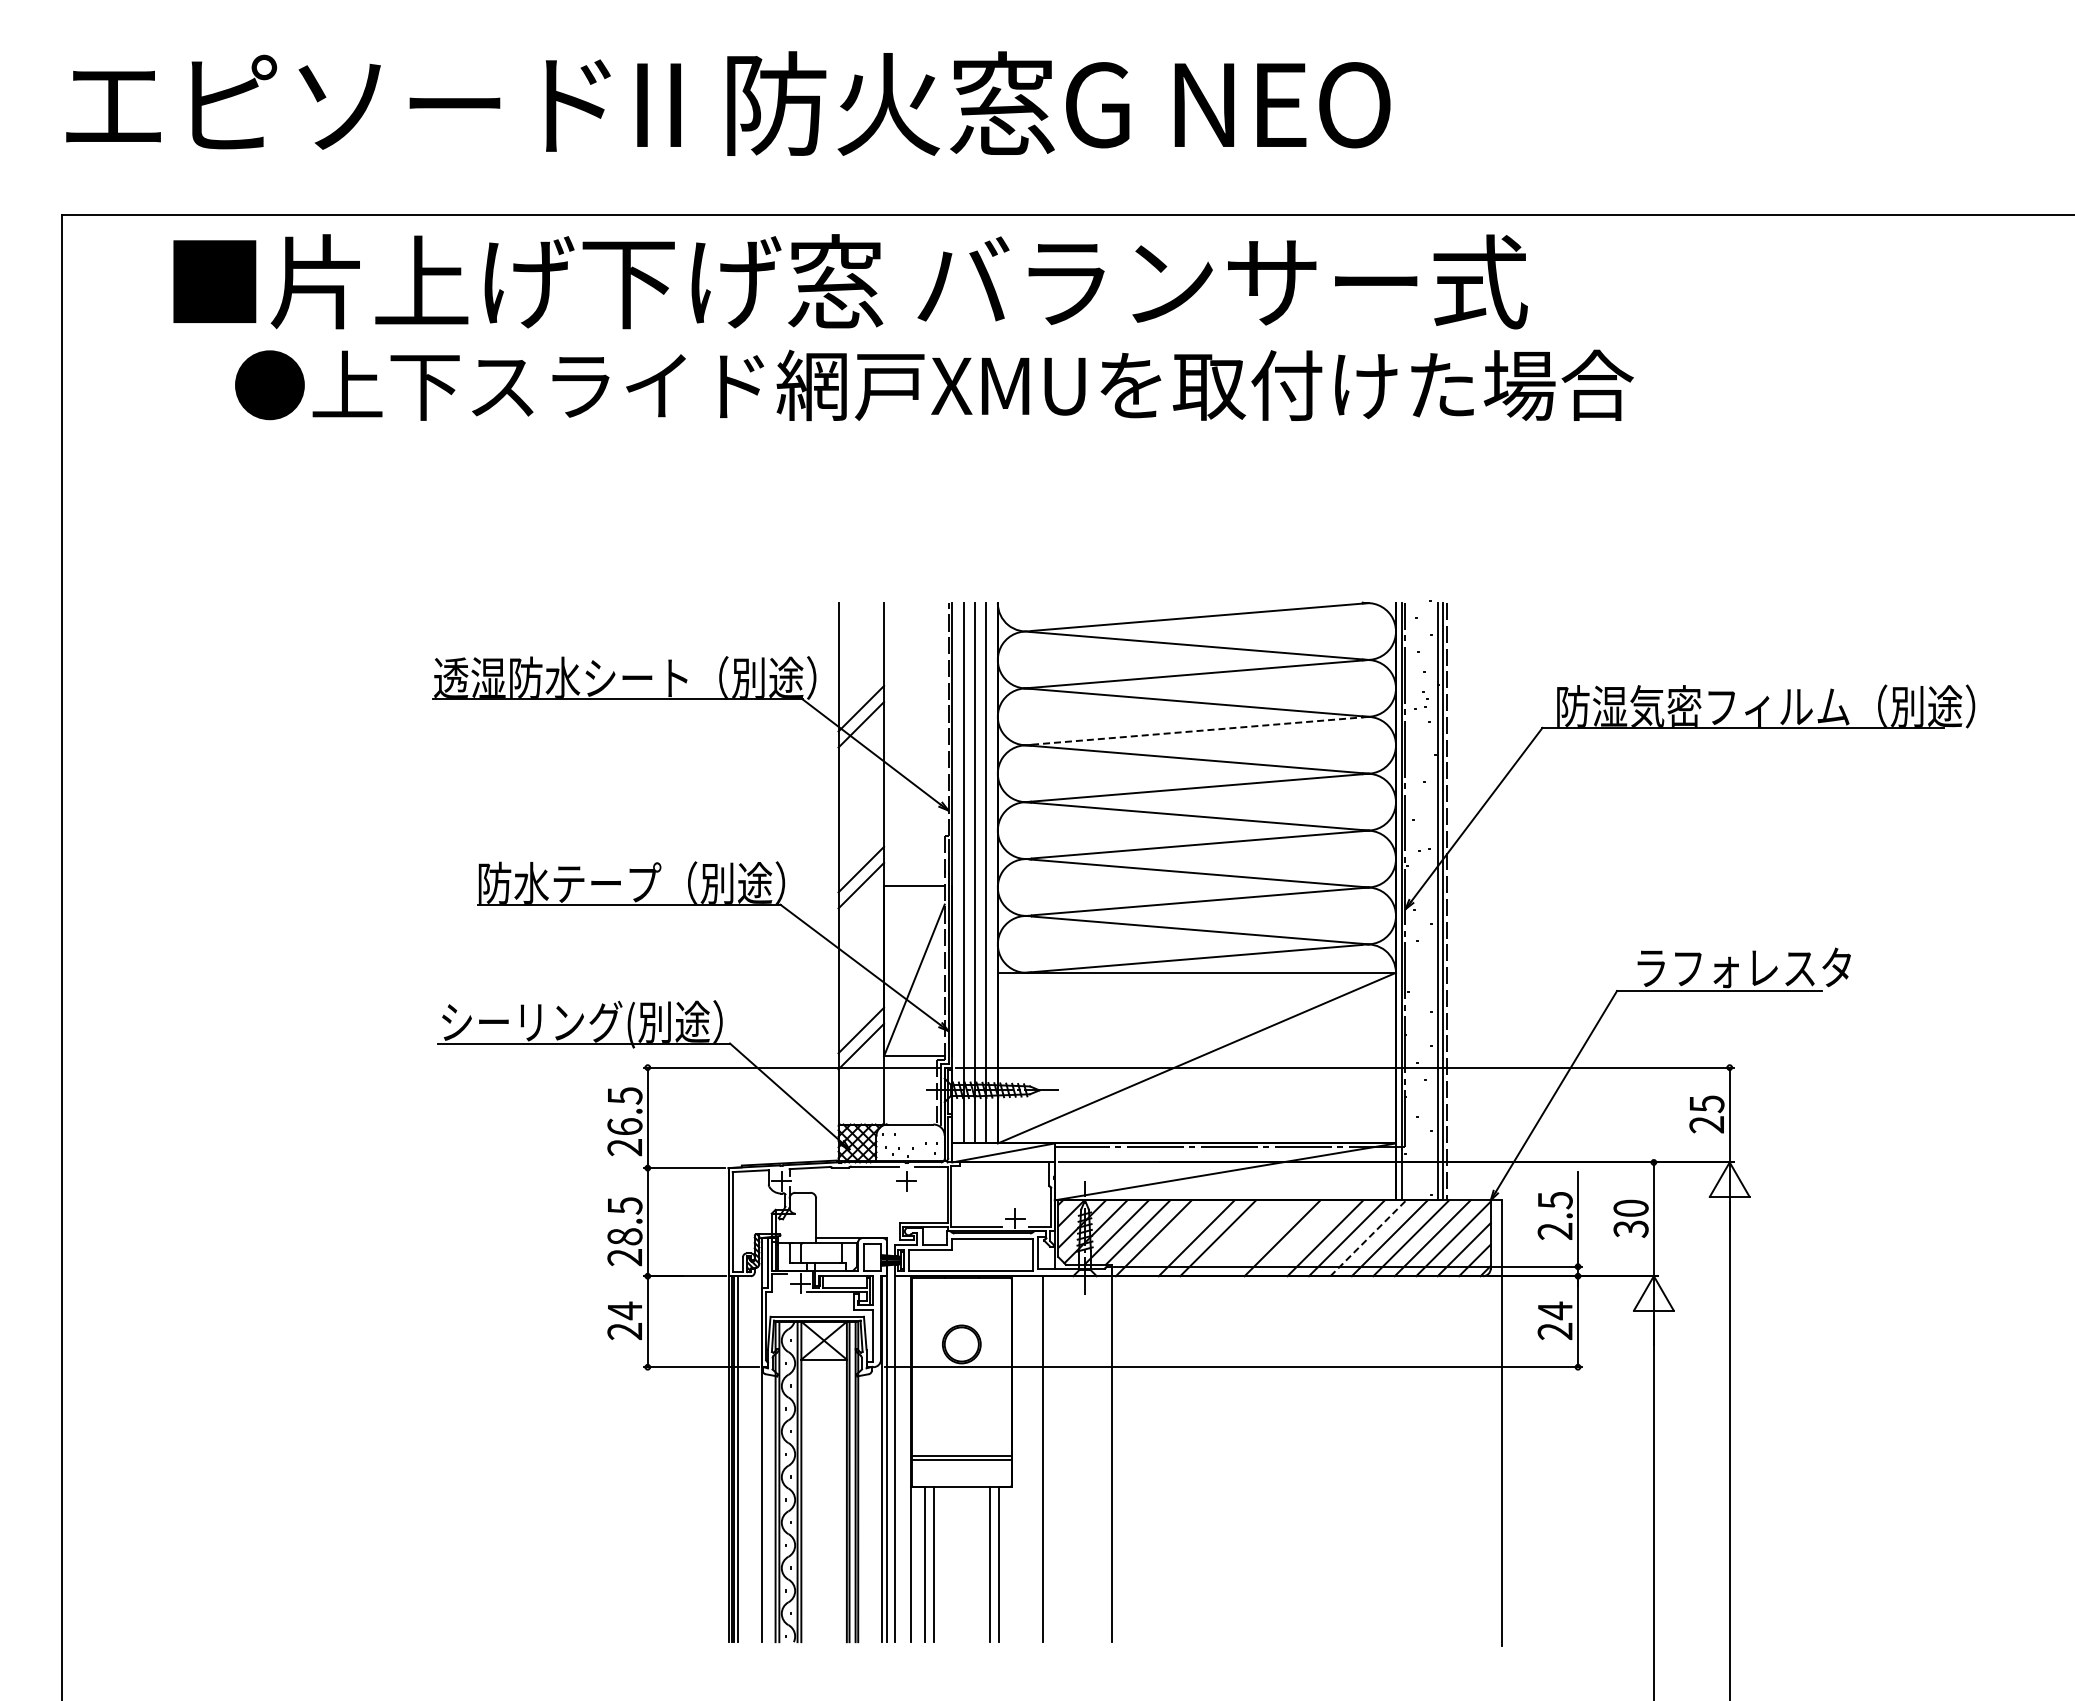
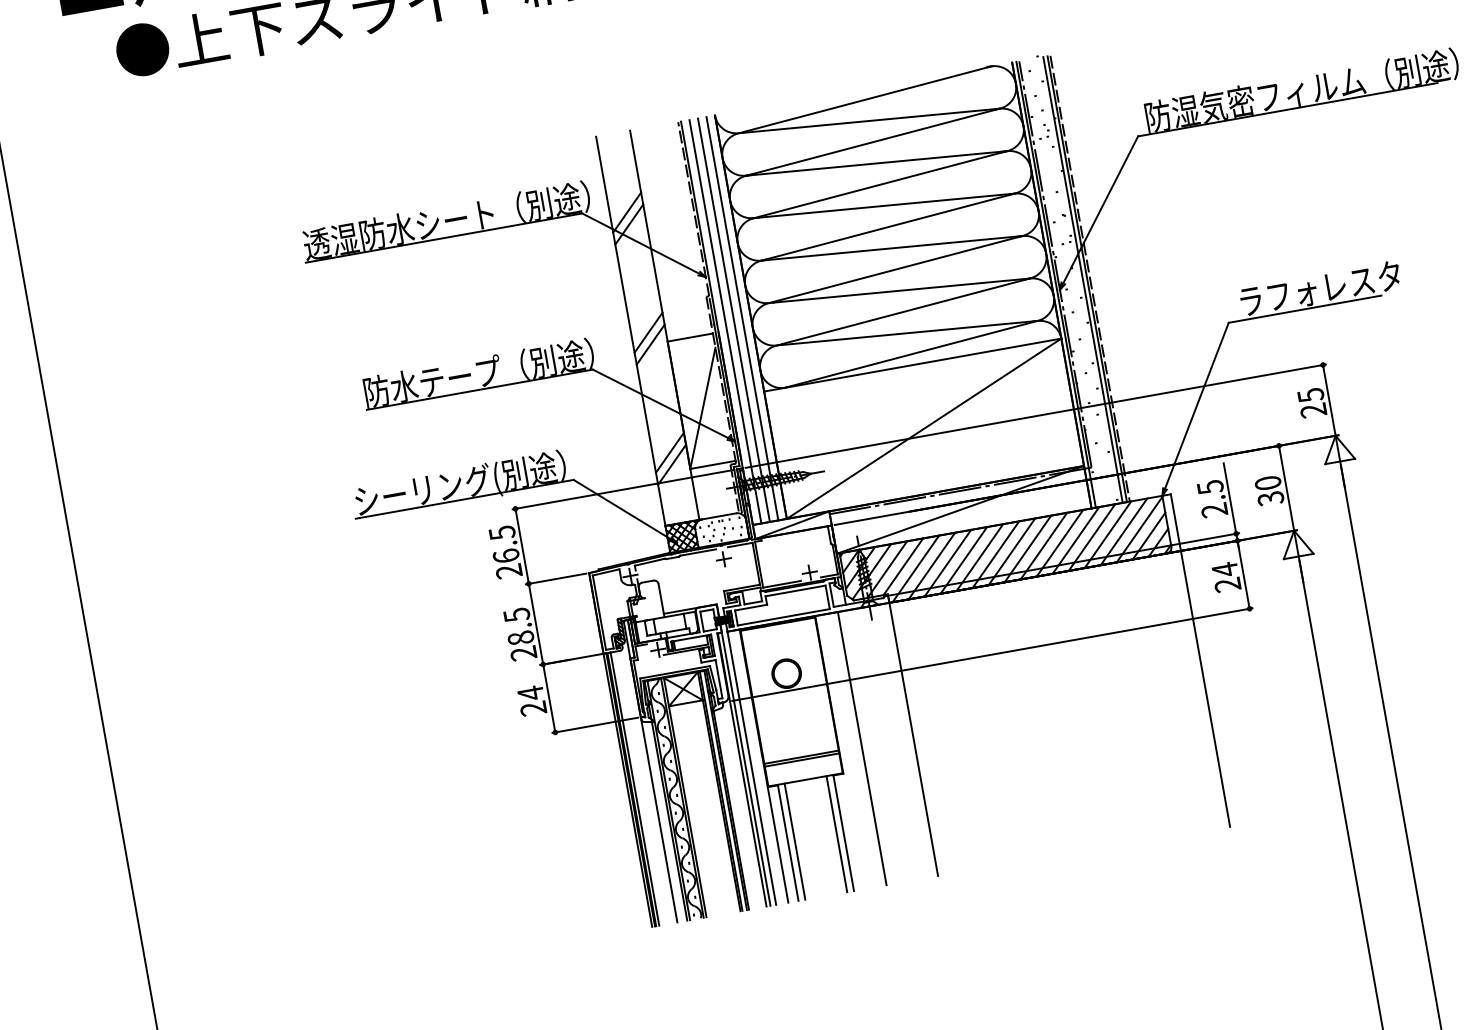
line: (1201, 730) -> (883, 183), dashed -> solid
line: (1175, 1238) -> (932, 566), added
line: (1239, 1238) -> (979, 557), added
line: (1261, 1238) -> (996, 554), added
line: (1303, 1238) -> (1027, 549), added
line: (1368, 1238) -> (1076, 540), dashed -> solid

